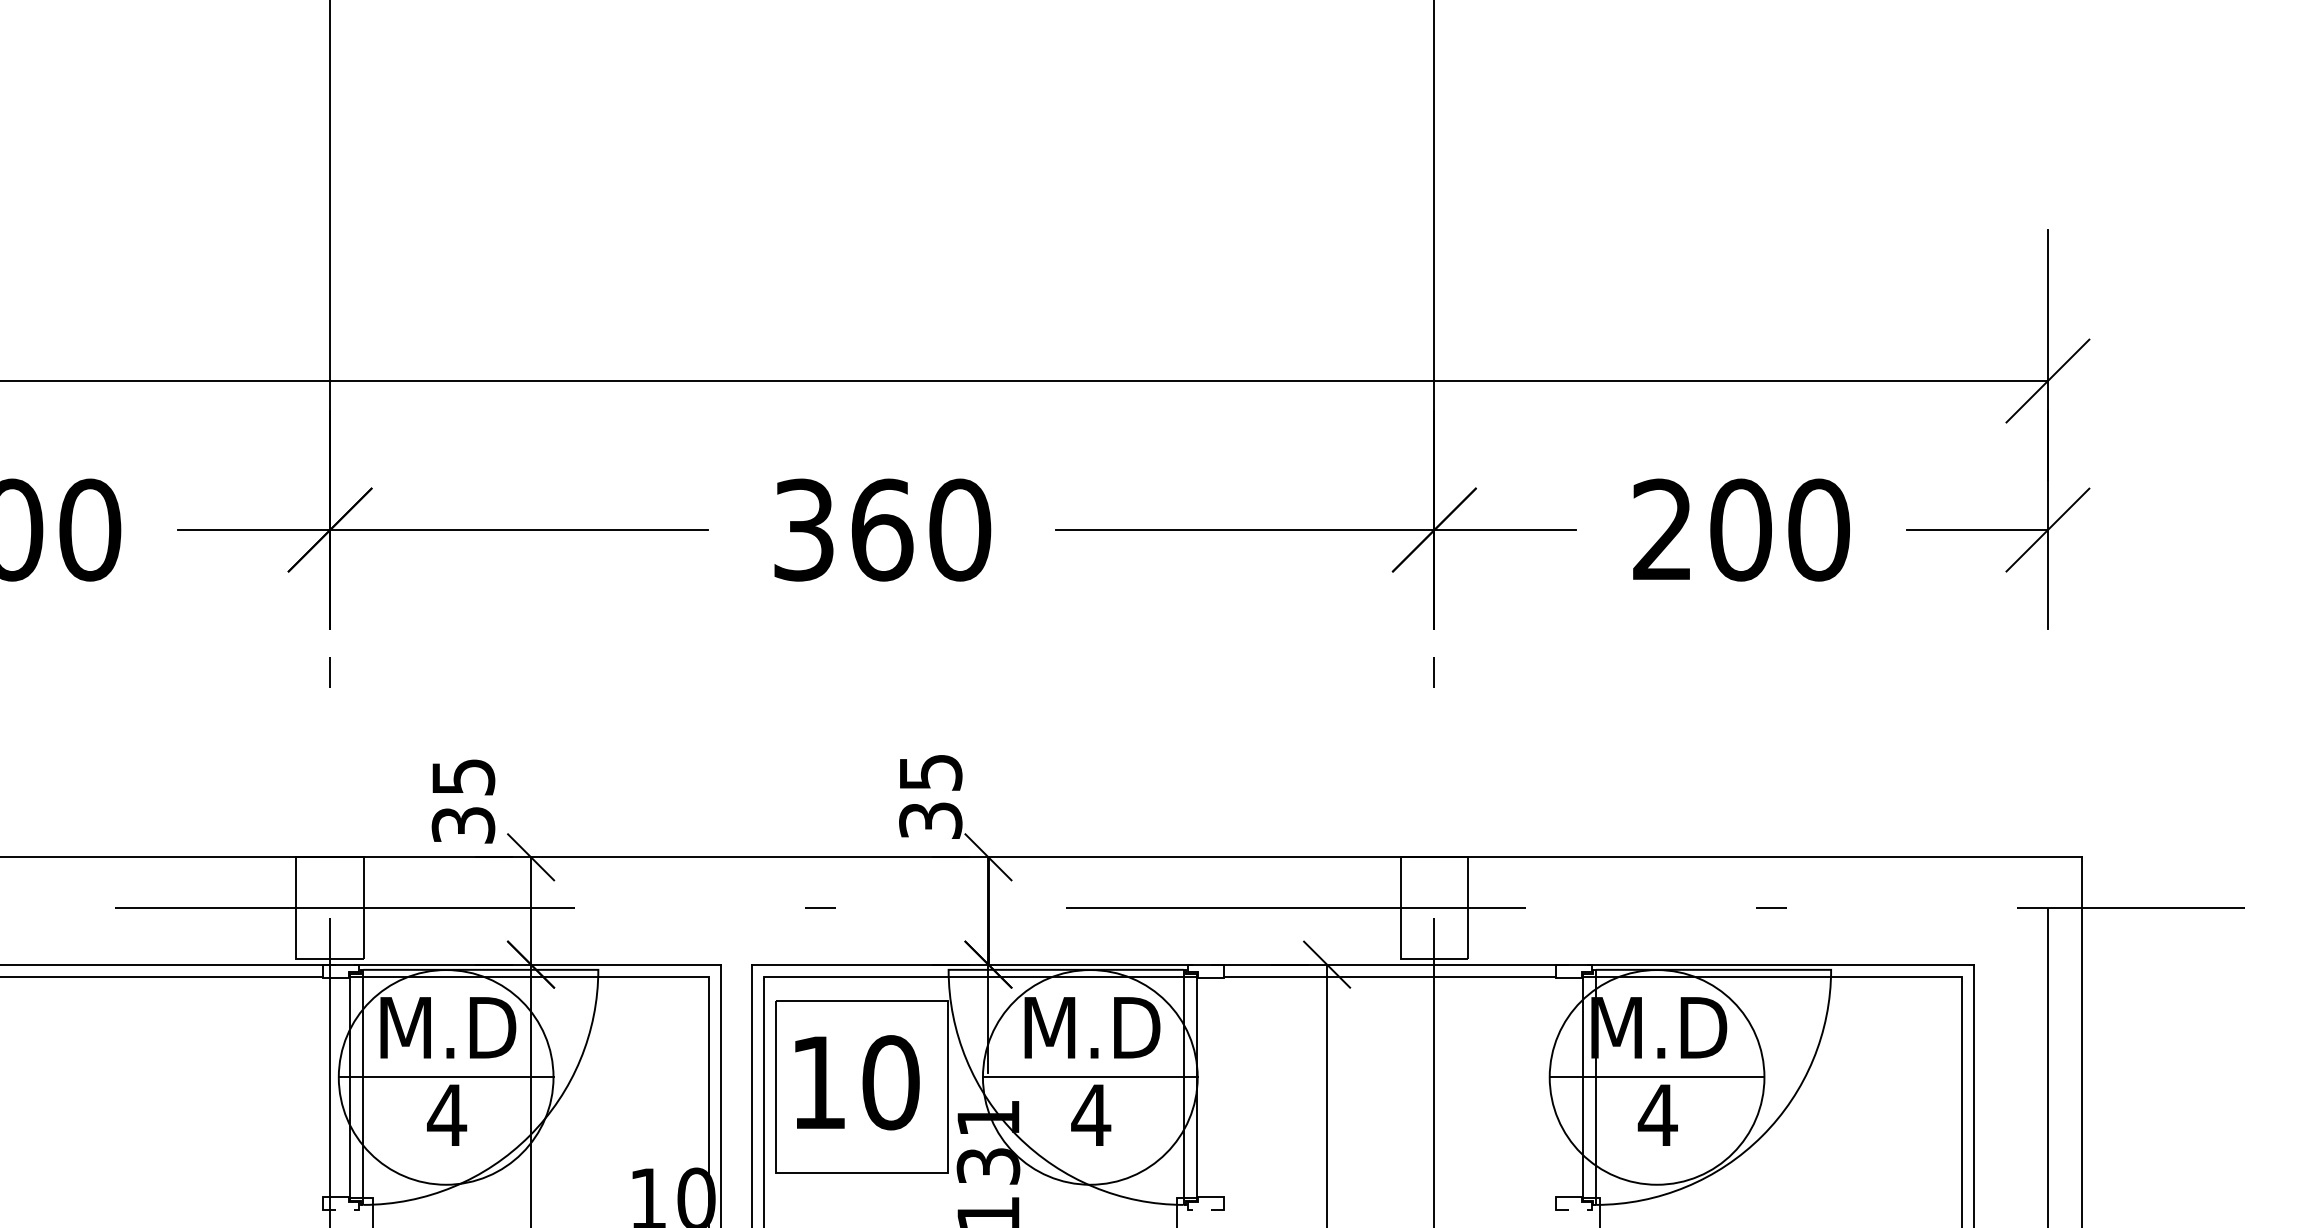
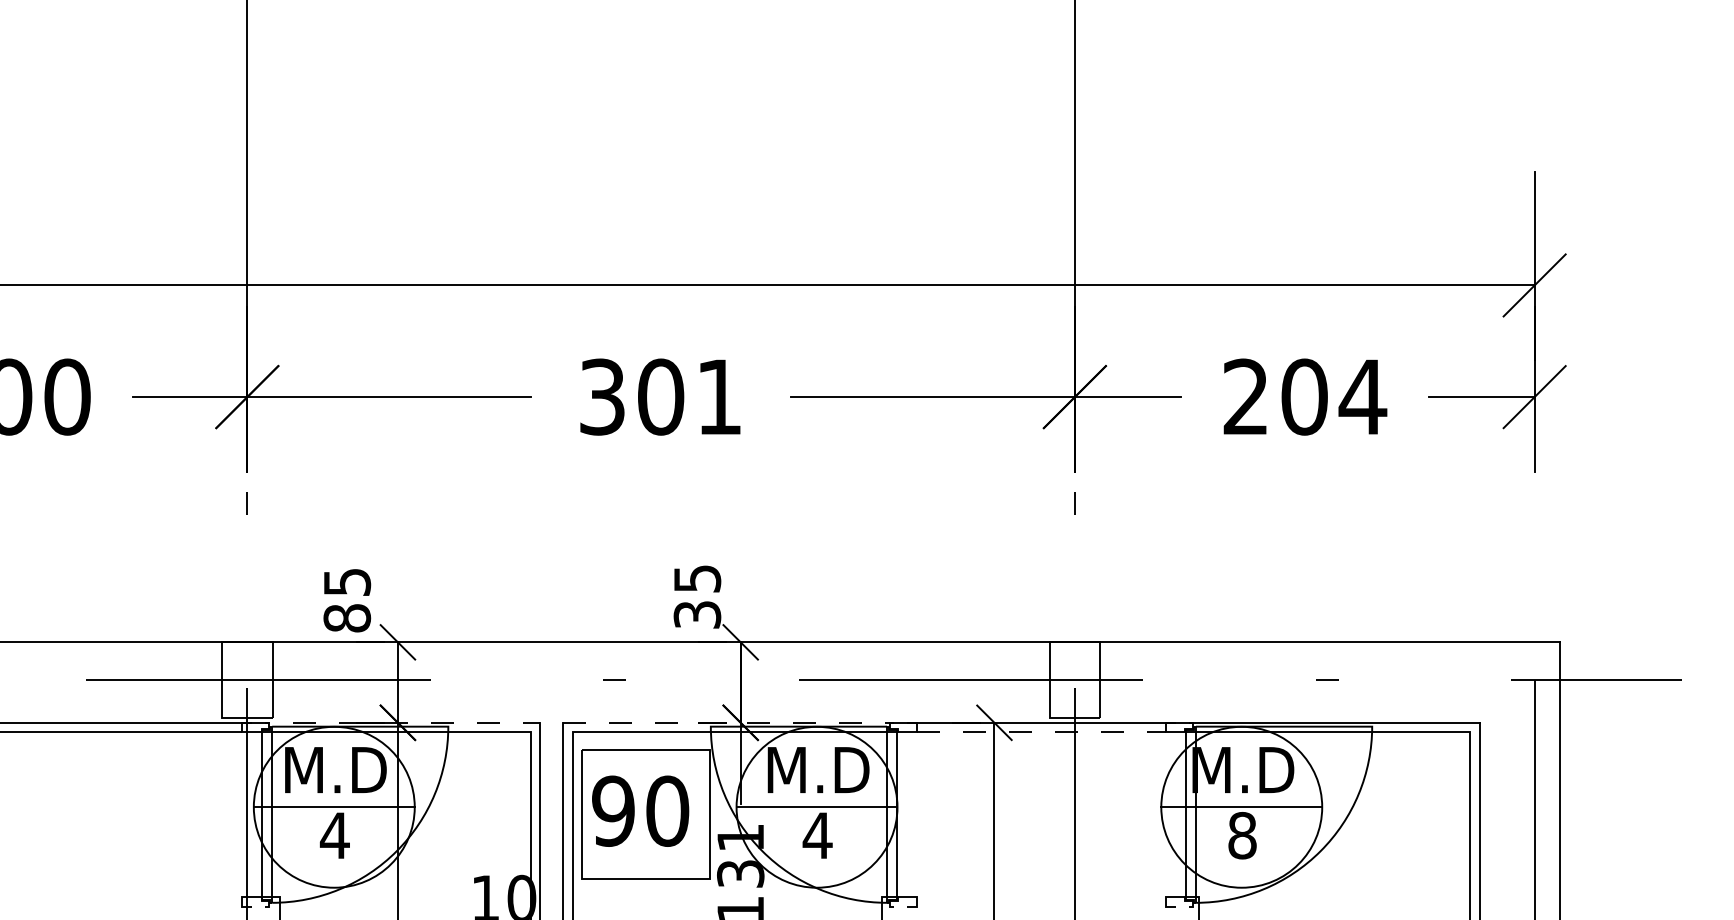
text: (921, 529) -> (690, 396), 360 -> 301
text: (1818, 529) -> (1362, 396), 200 -> 204
text: (463, 825) -> (347, 618), 35 -> 85
line: (525, 964) -> (393, 722), solid -> dashed
line: (970, 964) -> (727, 722), solid -> dashed
line: (1389, 976) -> (1041, 731), solid -> dashed
text: (818, 1082) -> (613, 811), 10 -> 90
text: (1657, 1115) -> (1242, 835), 4 -> 8

